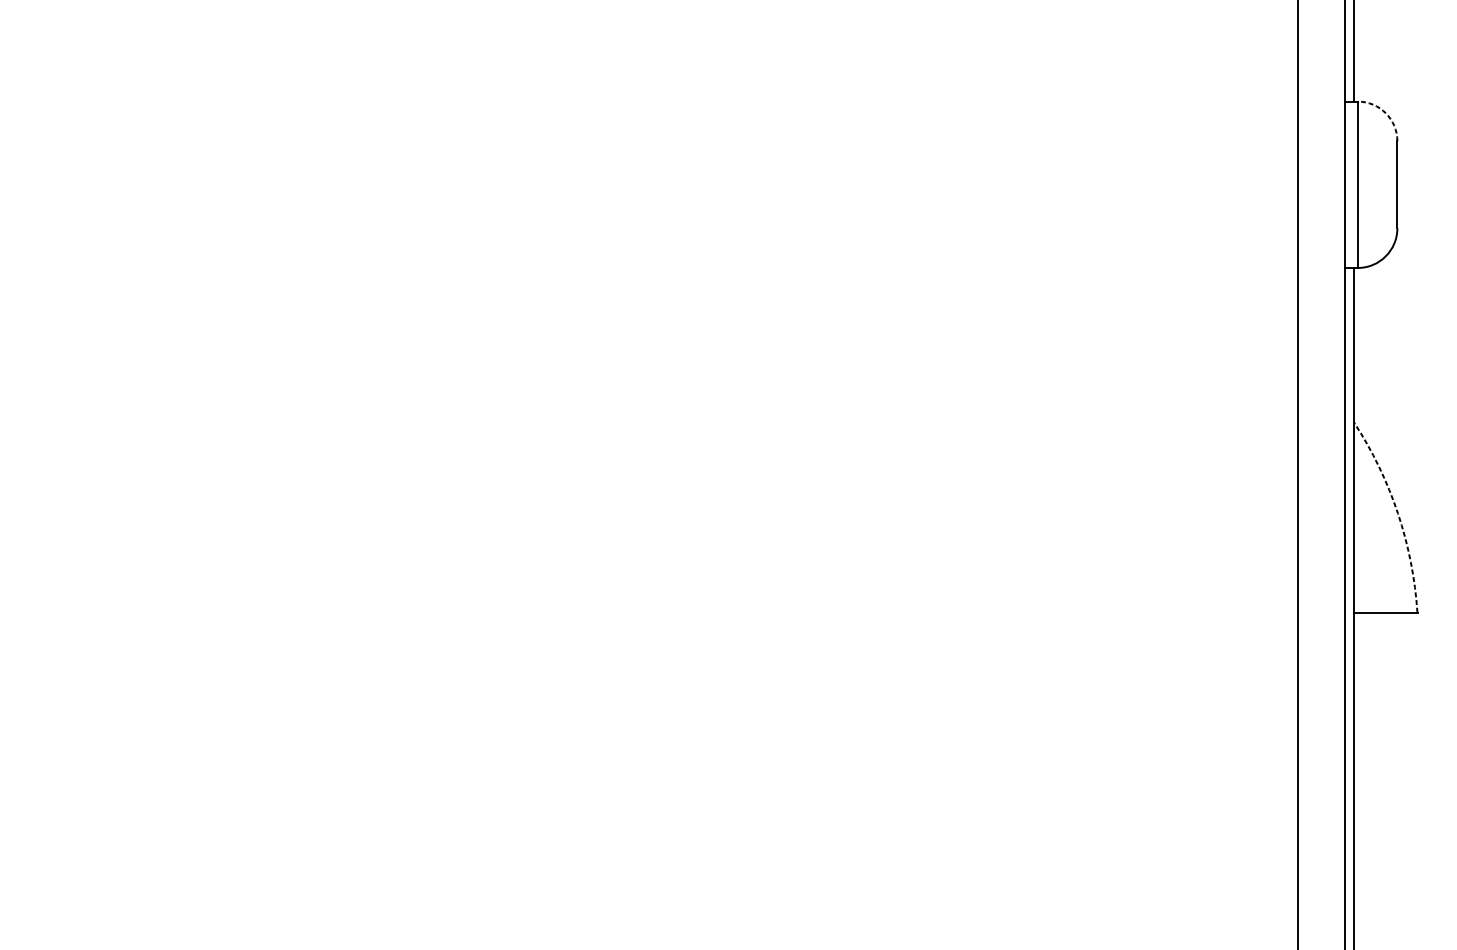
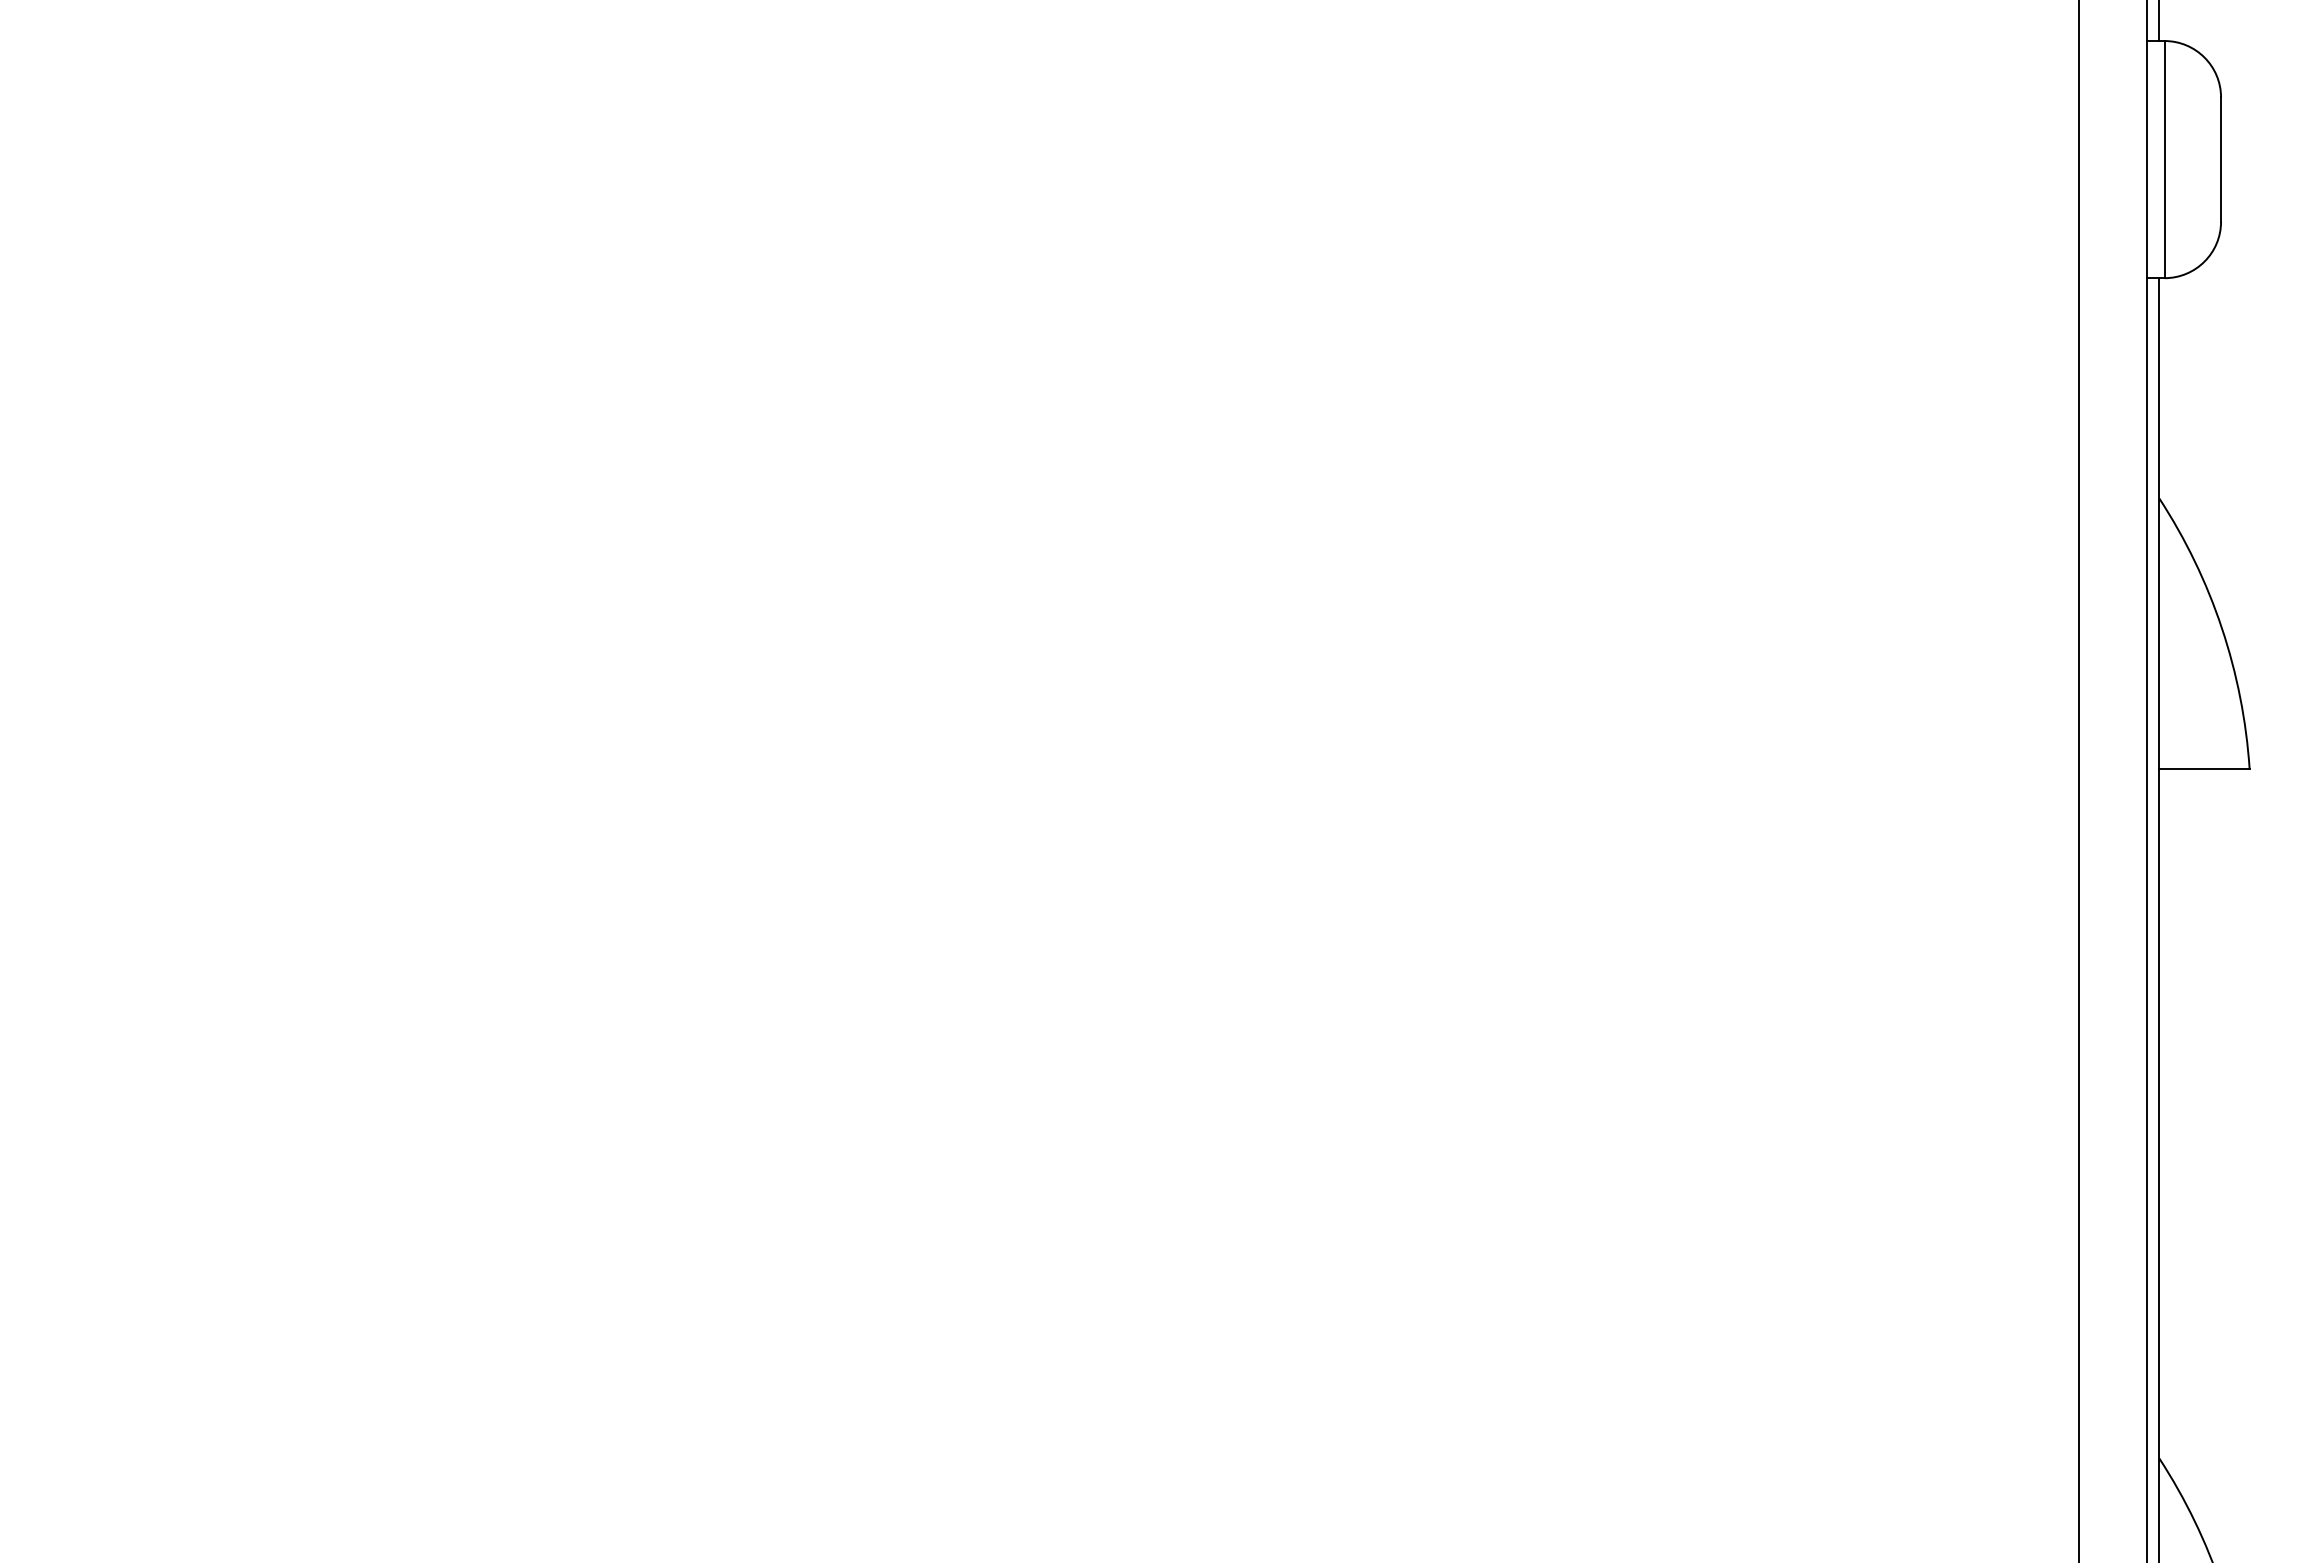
arc: (1385, 113) -> (2204, 57), dashed -> solid
arc: (1397, 513) -> (2221, 628), dashed -> solid

